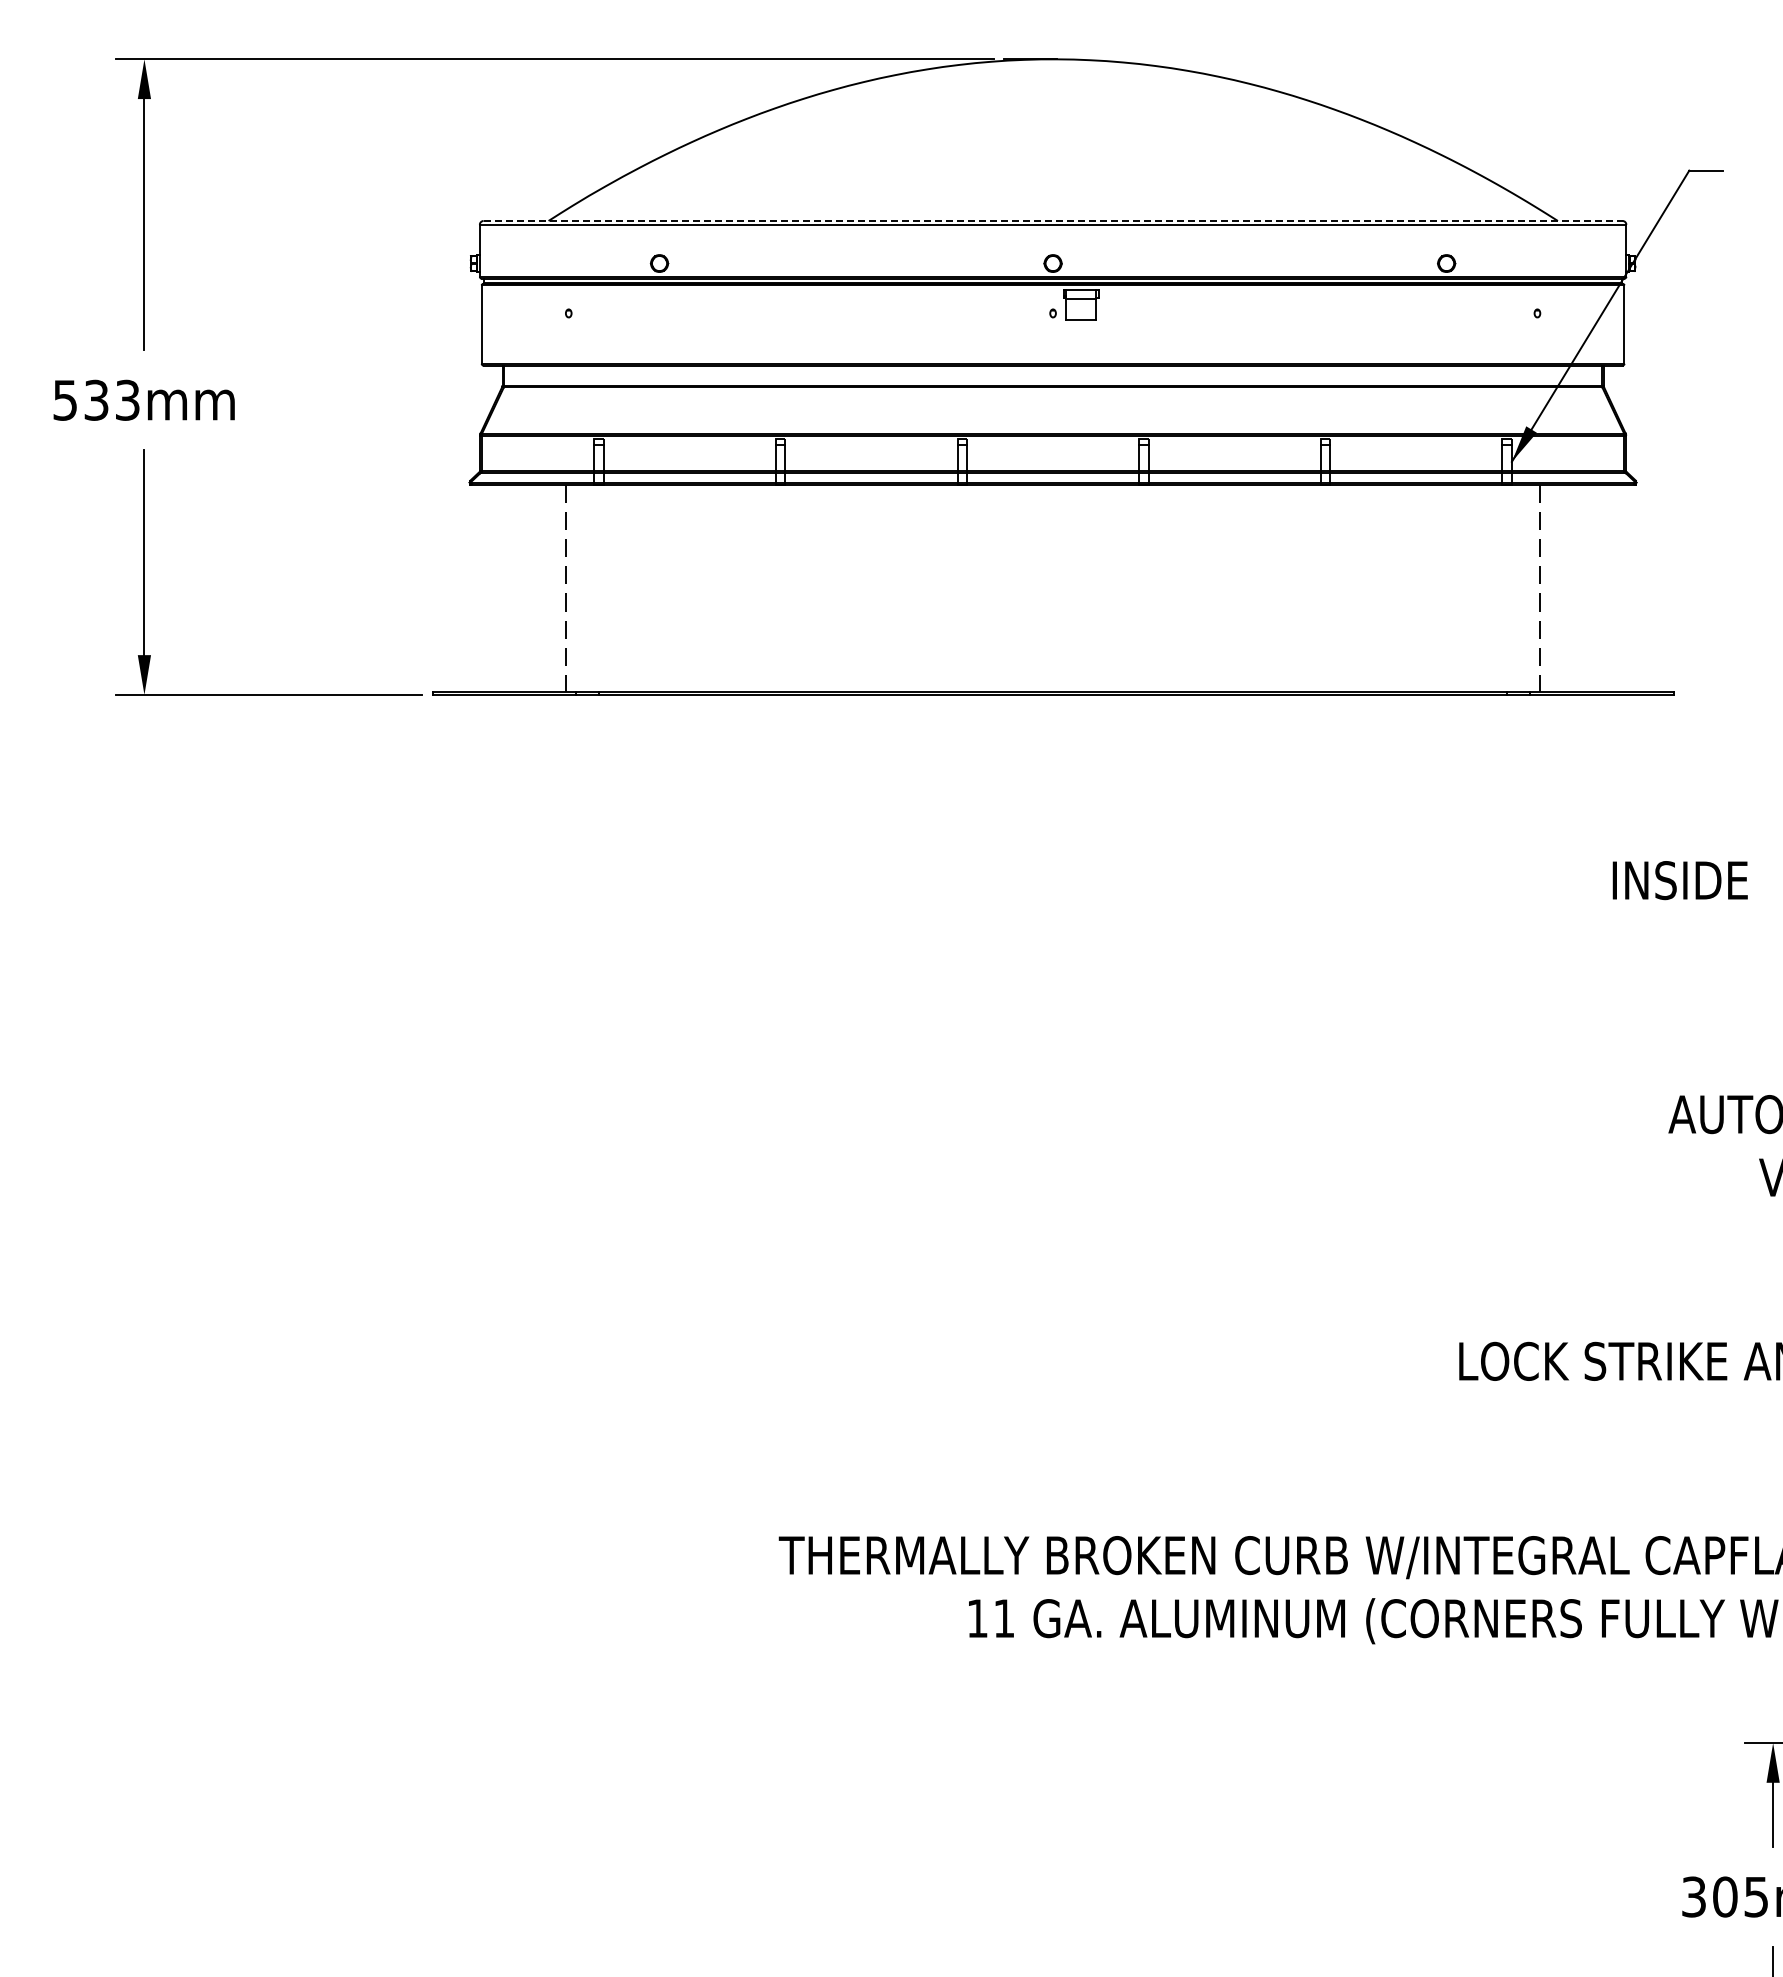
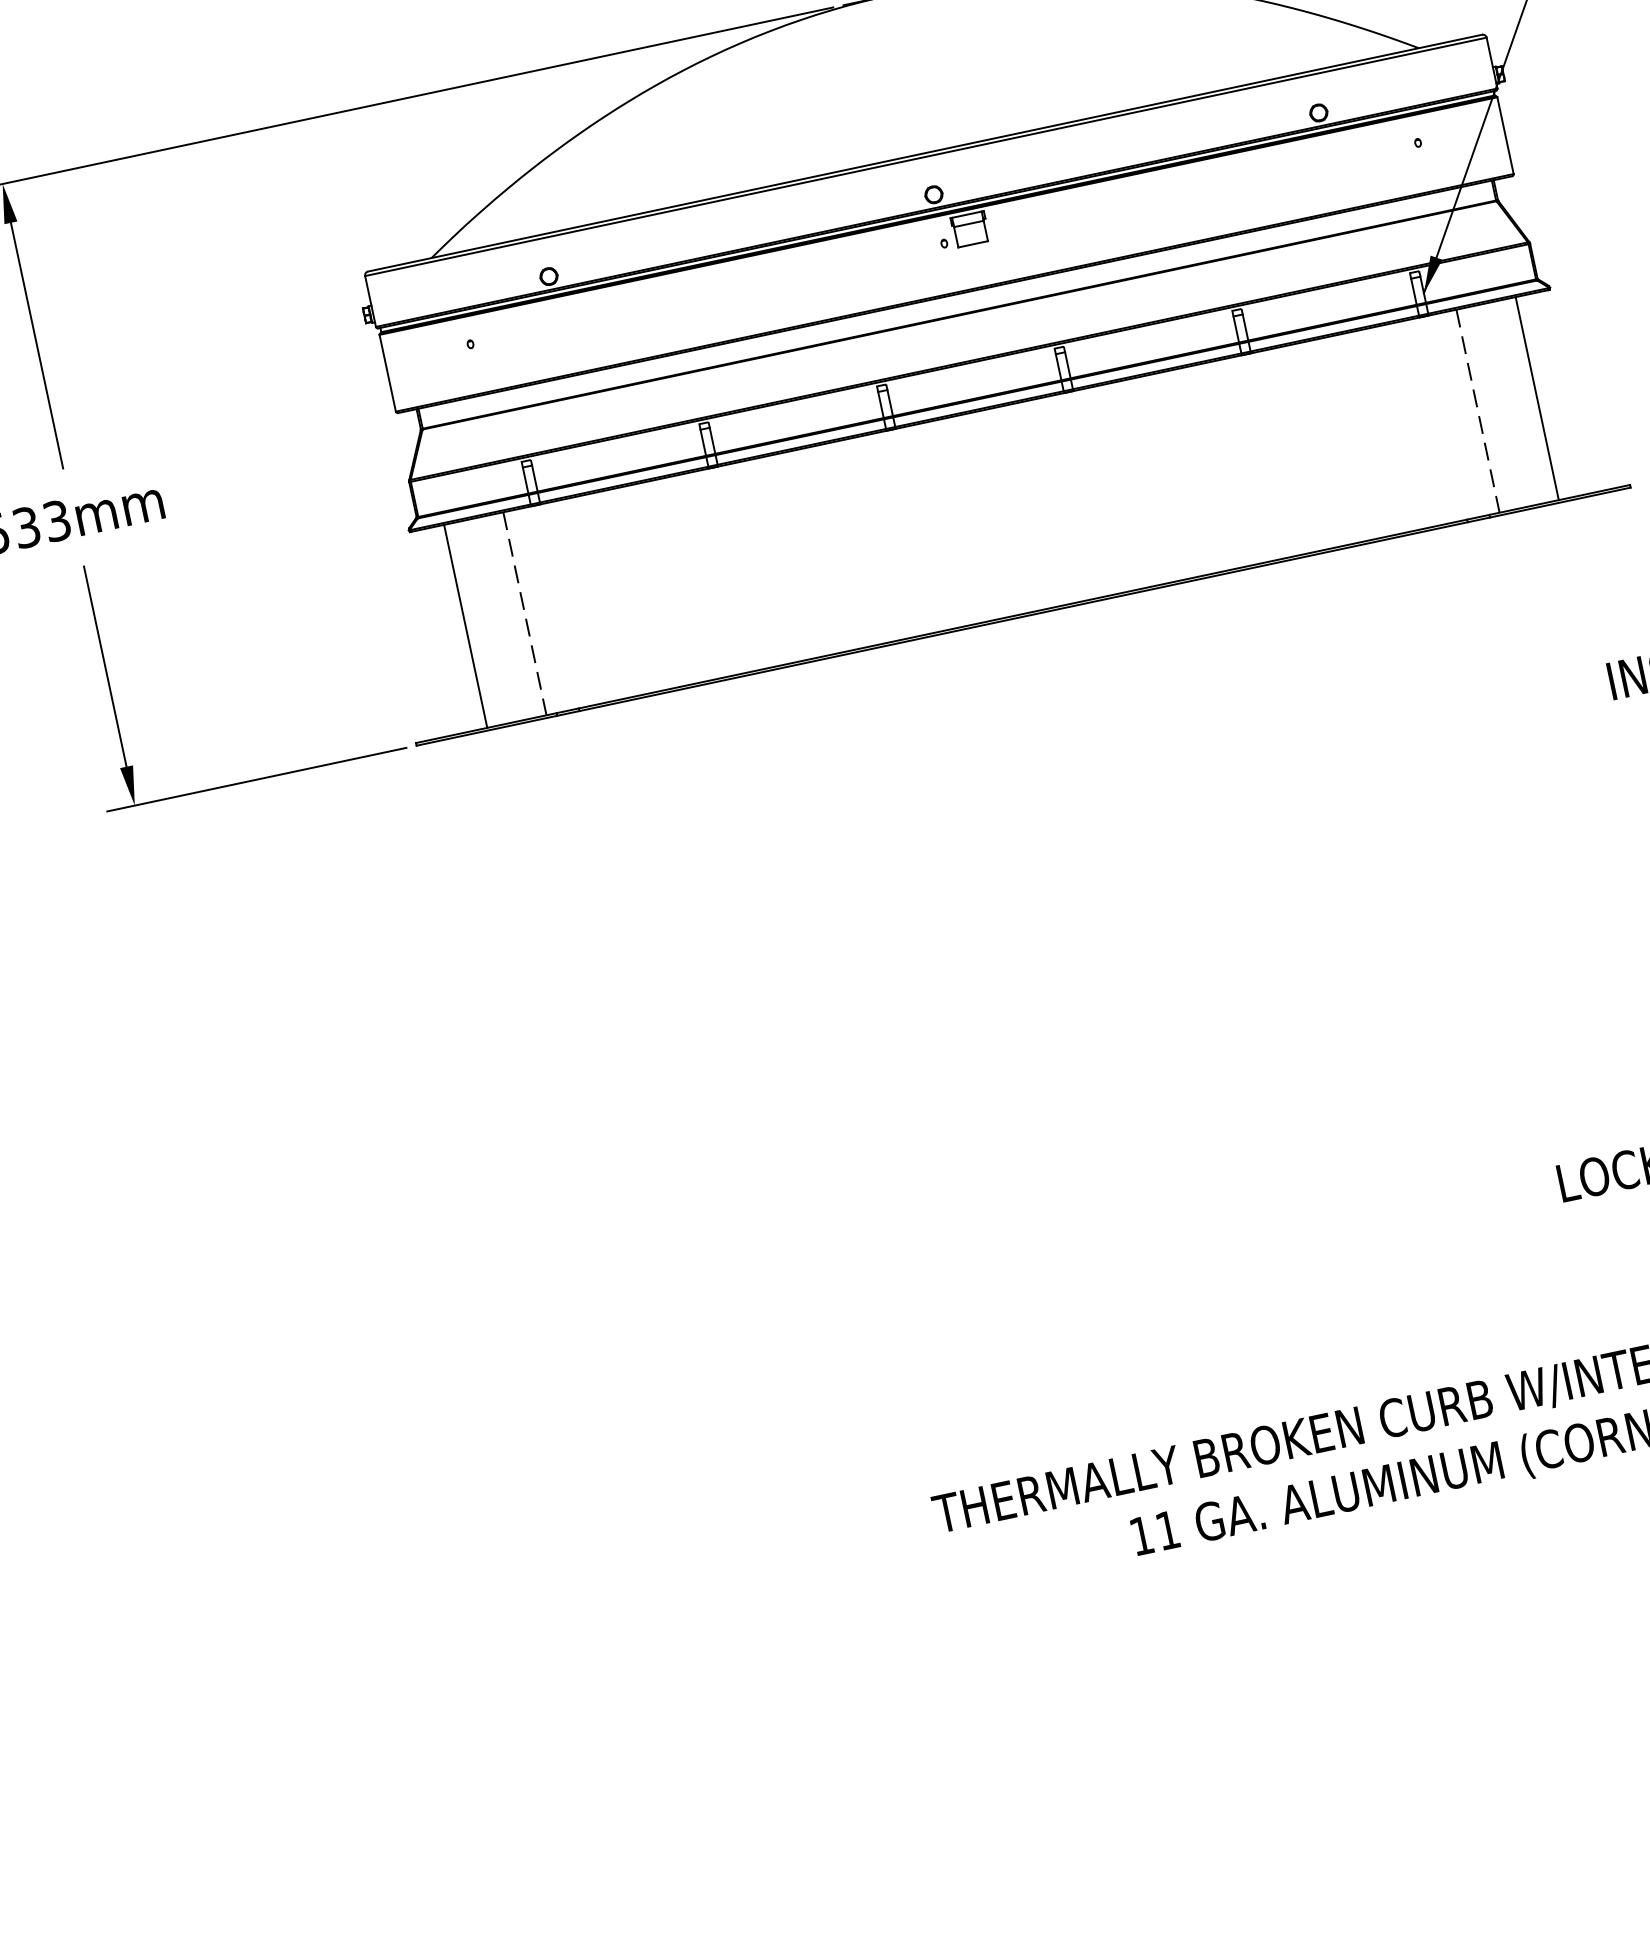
line: (1053, 220) -> (925, 152), dashed -> solid
line: (505, 588) -> (465, 626), added
line: (1600, 588) -> (1536, 398), added

